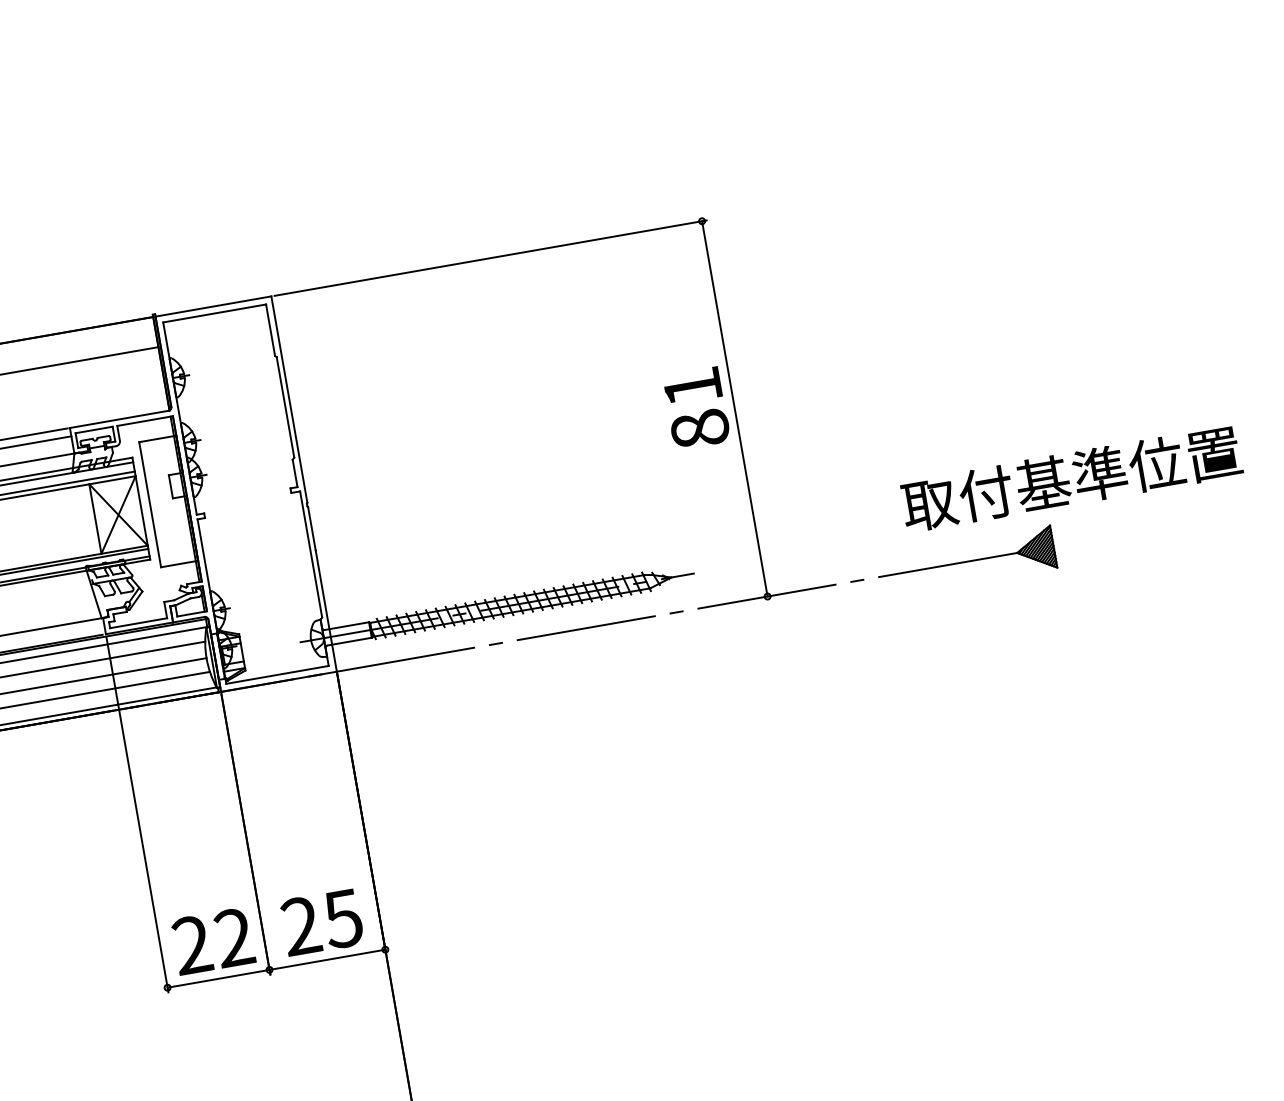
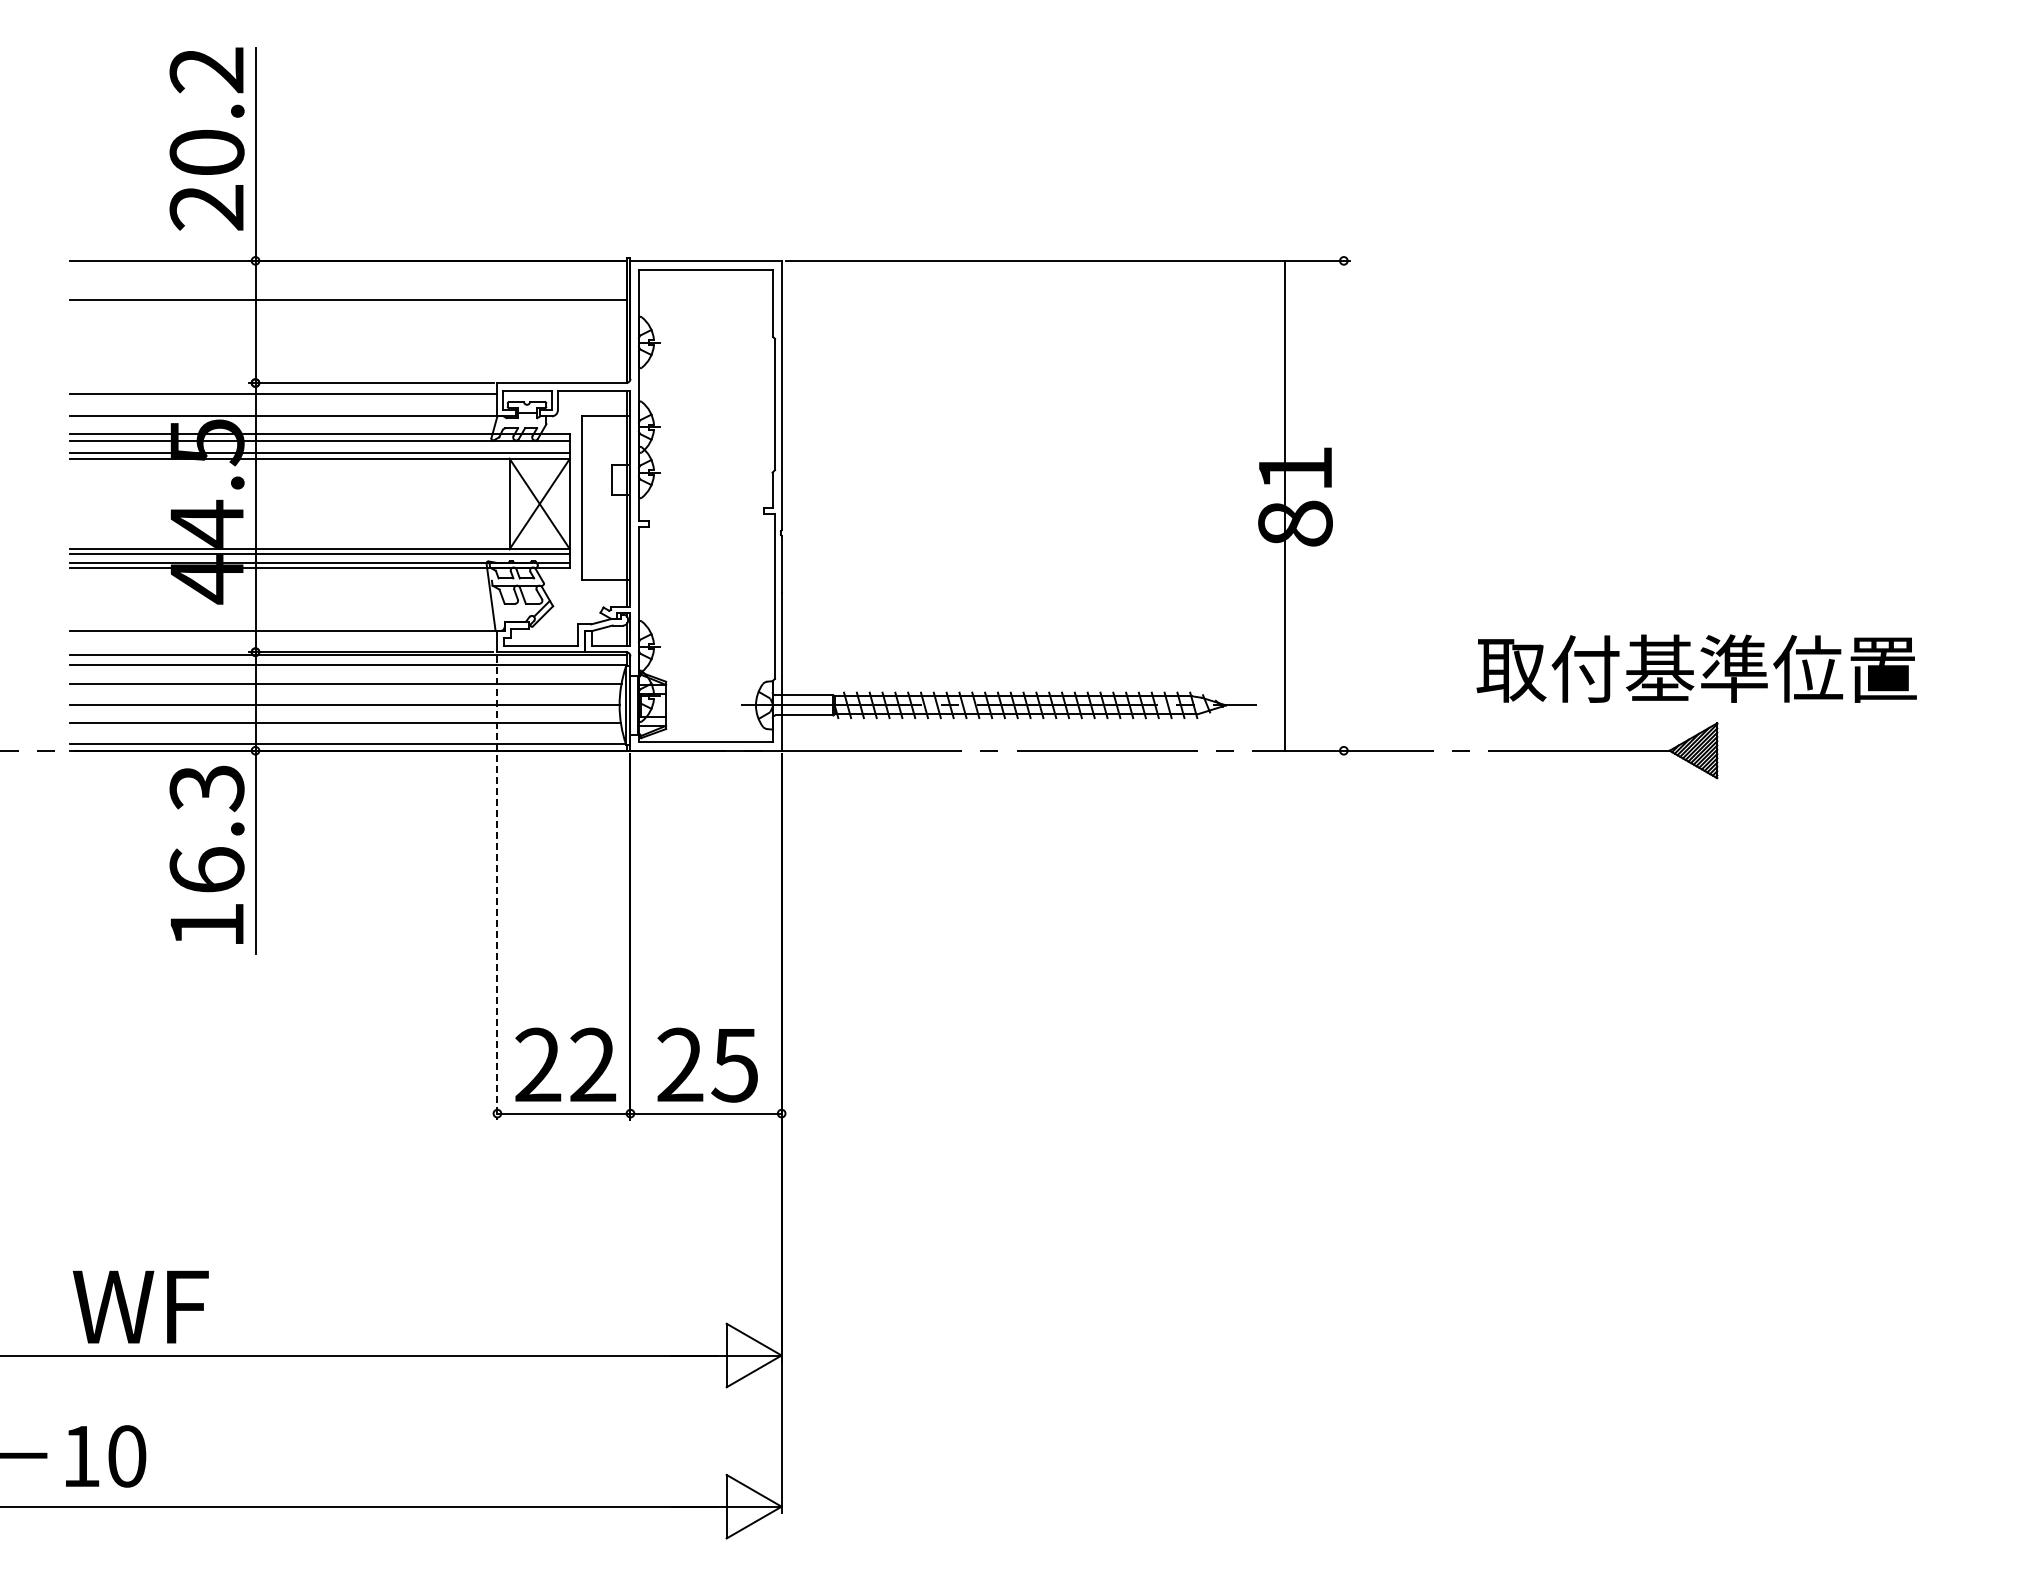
line: (734, 408) -> (1284, 505), moved
text: (1071, 478) -> (1696, 668), moved
line: (137, 815) -> (497, 888), solid -> dashed

